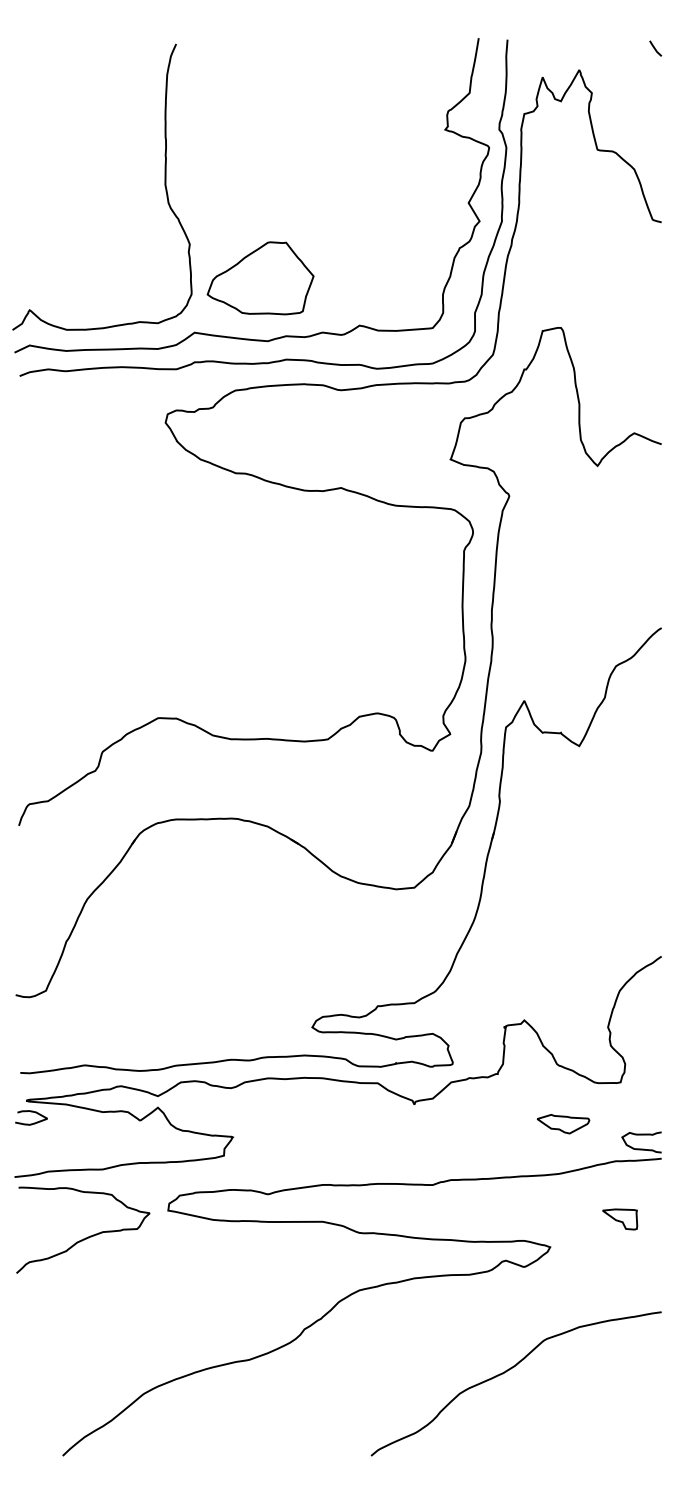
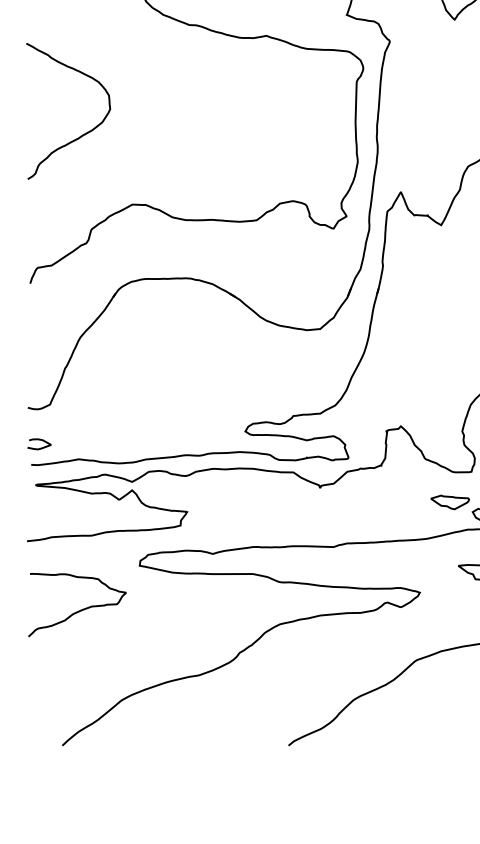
curve: (92, 621) -> (84, 133), added
curve: (31, 1112) -> (39, 440), moved
part: (563, 1124) -> (450, 502), moved
curve: (85, 1237) -> (79, 610), moved

